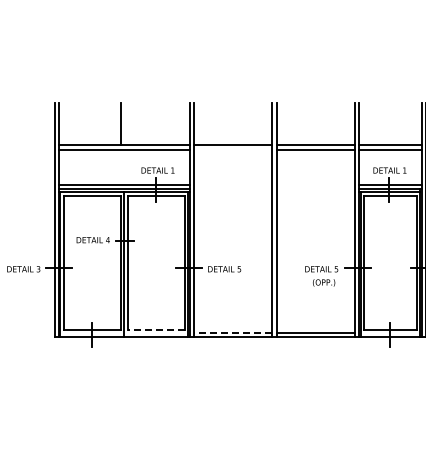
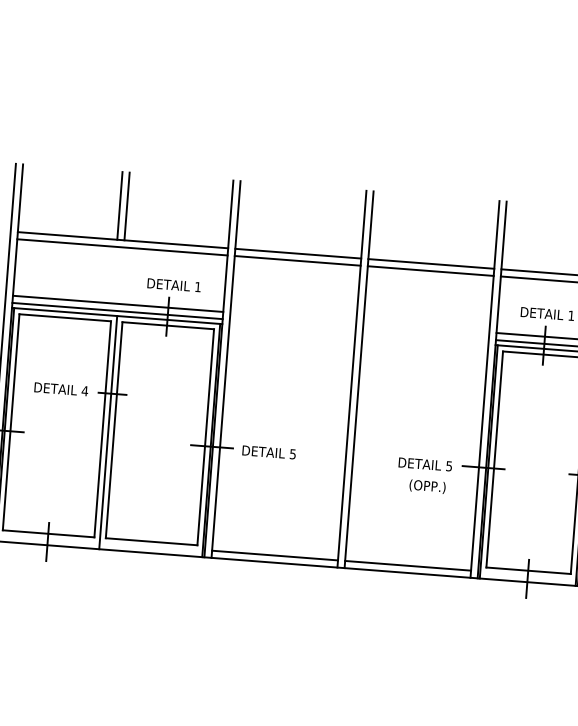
line: (125, 124) -> (127, 207), added
line: (233, 149) -> (298, 260), added
line: (155, 329) -> (150, 540), dashed -> solid
line: (232, 332) -> (274, 555), dashed -> solid

